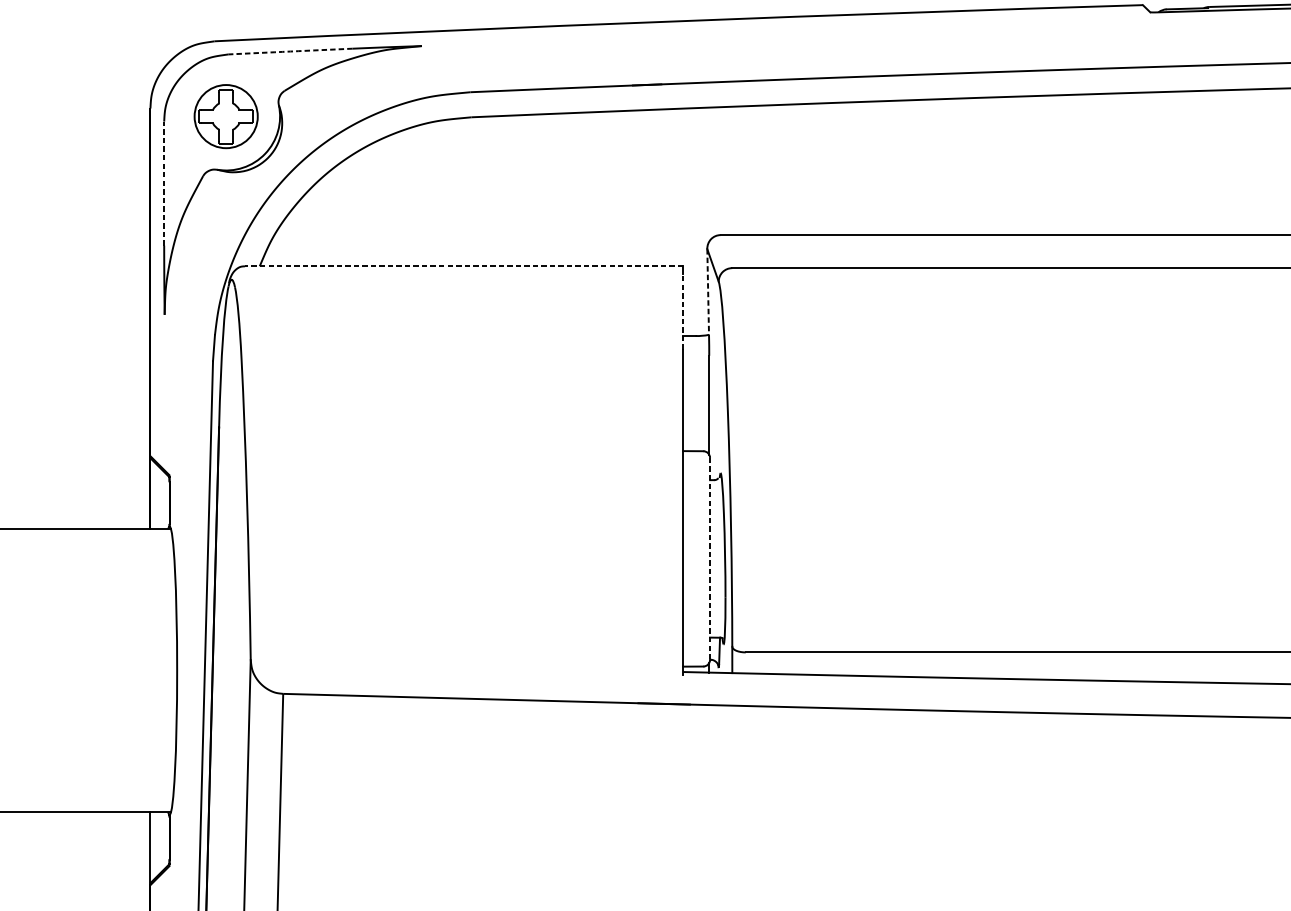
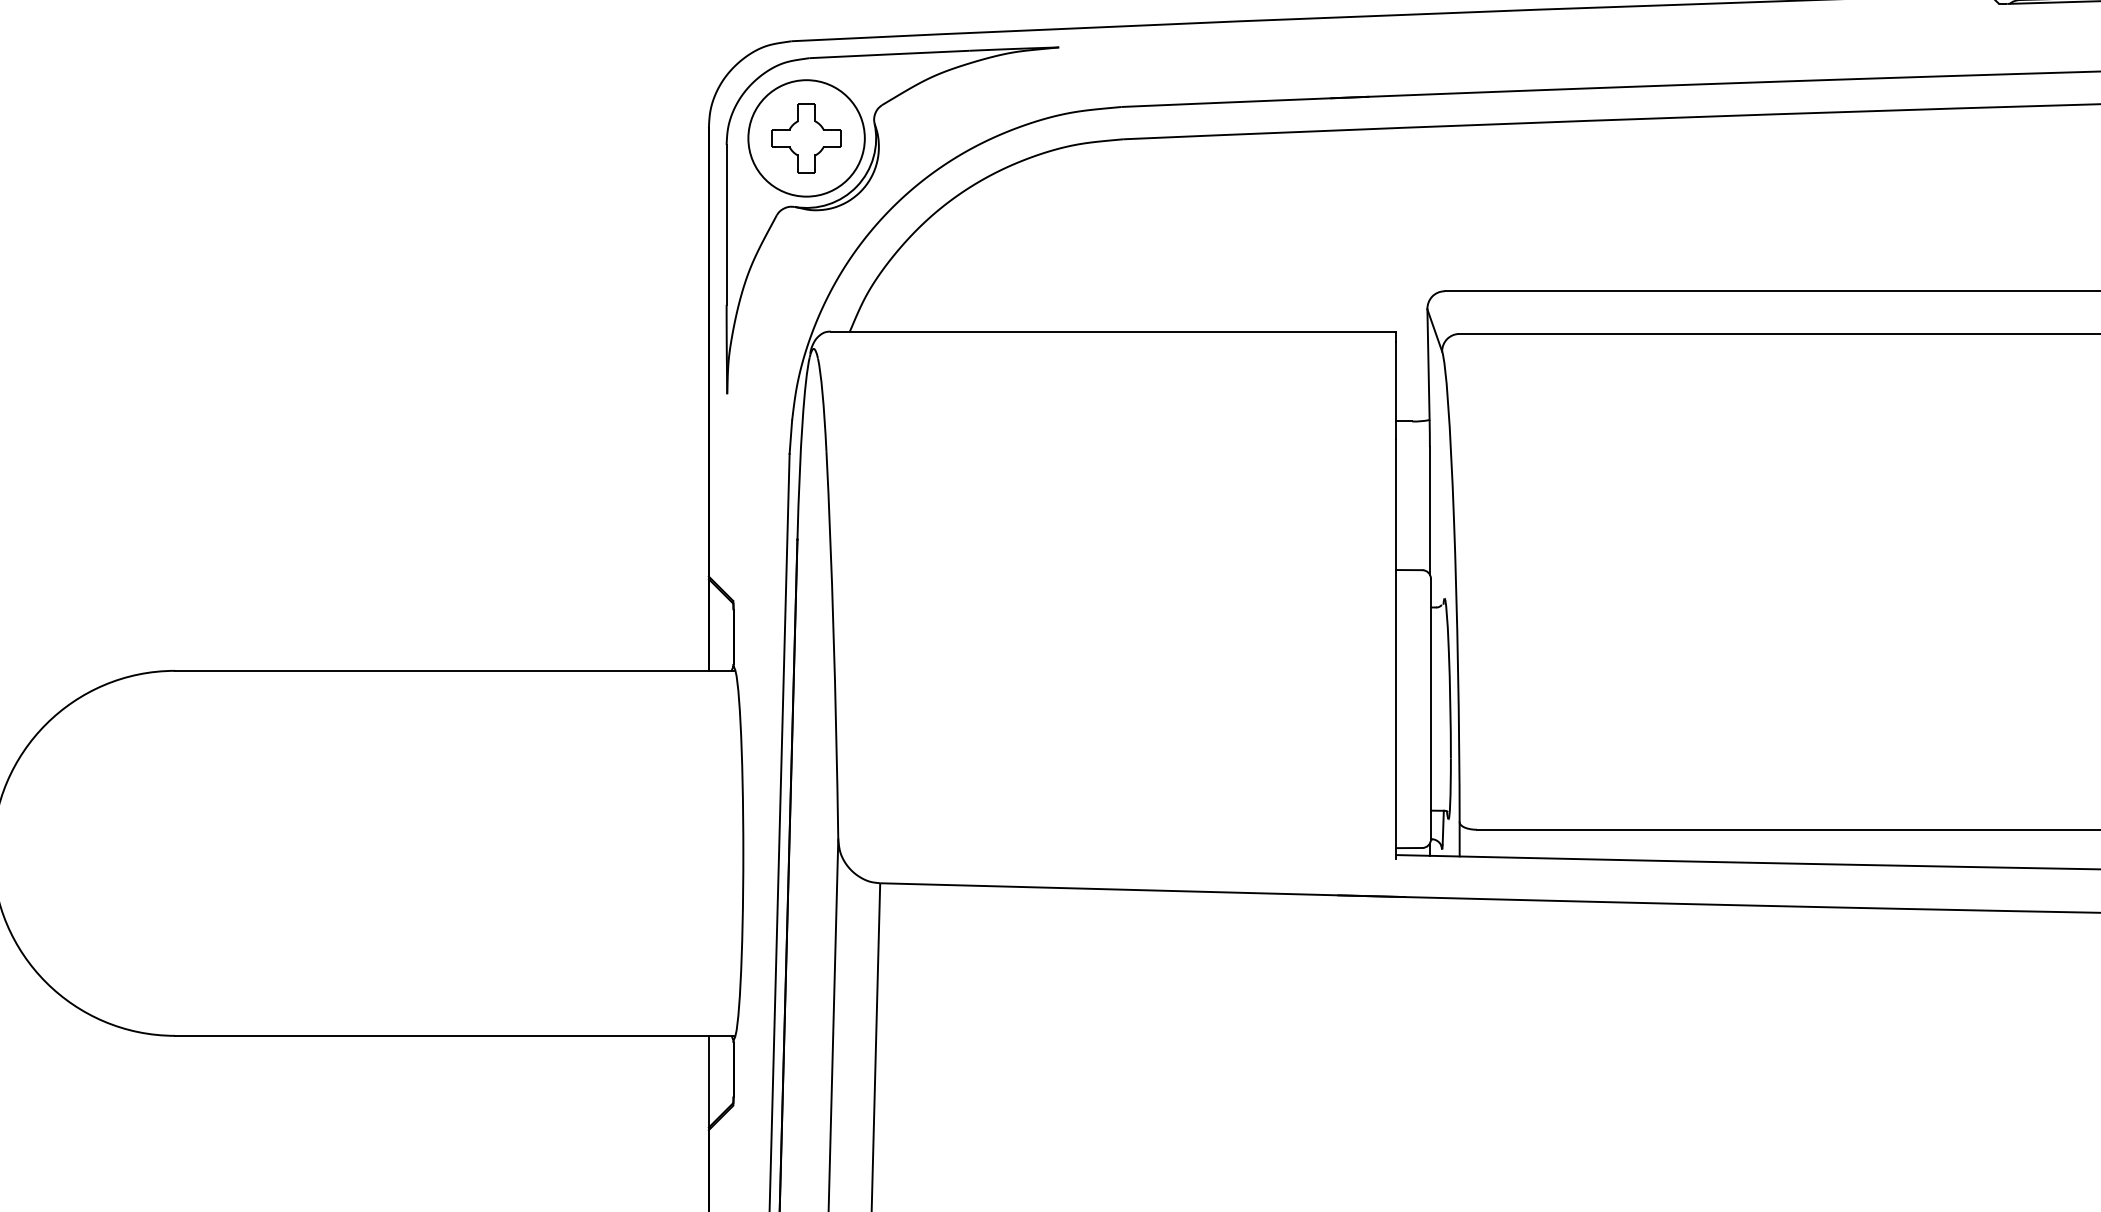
arc: (290, 51) -> (889, 54), dashed -> solid
circle: (226, 116) -> (806, 138), size x1.43
line: (164, 183) -> (726, 224), dashed -> solid
line: (464, 266) -> (1113, 331), dashed -> solid
line: (708, 292) -> (1428, 365), dashed -> solid
line: (683, 311) -> (1396, 390), dashed -> solid
line: (709, 559) -> (1430, 709), dashed -> solid

